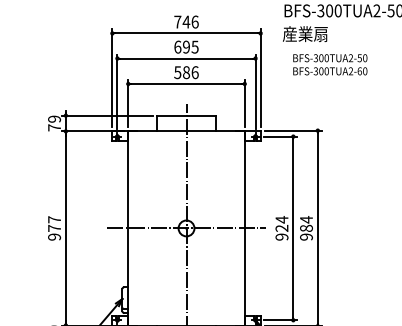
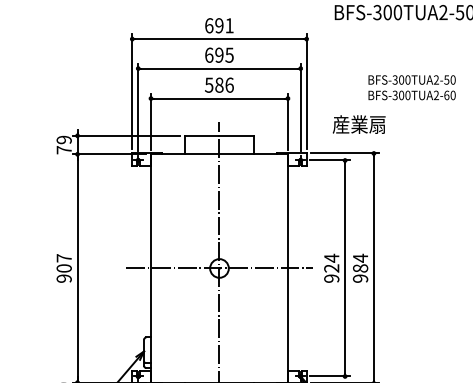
text: (186, 21) -> (219, 25), 746 -> 691
text: (305, 33) -> (359, 123), moved
text: (330, 64) -> (412, 87), moved
text: (54, 227) -> (64, 267), 977 -> 907

